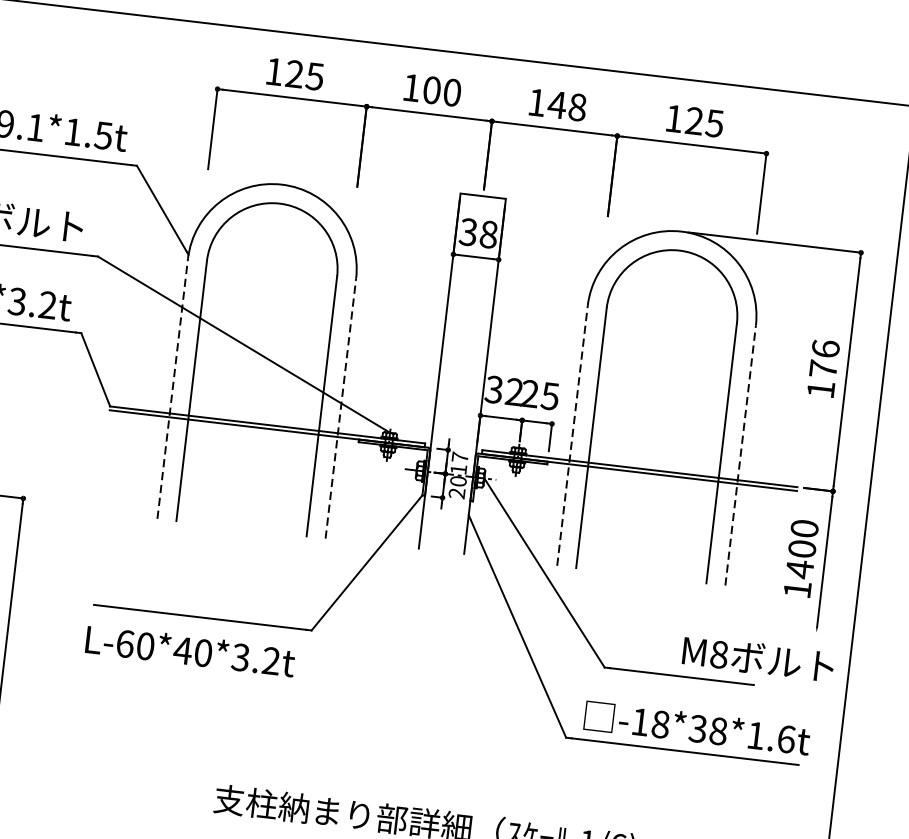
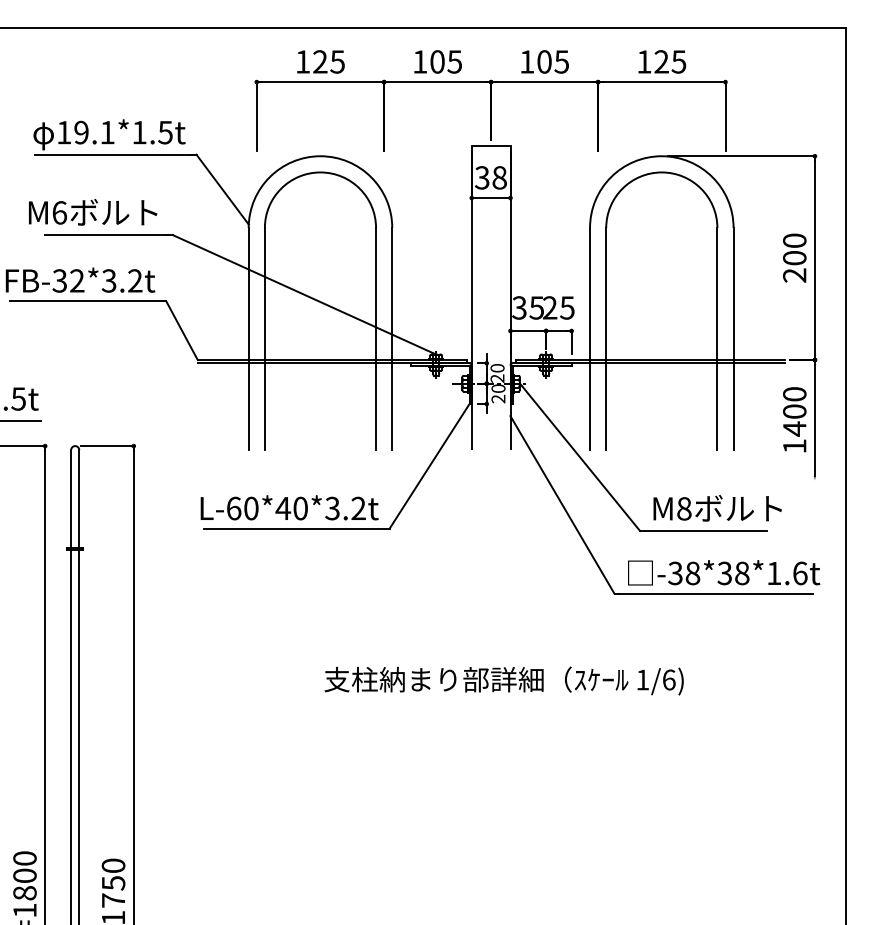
text: (451, 92) -> (454, 61), 100 -> 105
text: (566, 105) -> (552, 61), 148 -> 105
text: (823, 368) -> (794, 257), 176 -> 200
line: (172, 389) -> (248, 339), dashed -> solid
text: (514, 391) -> (536, 307), 32 -> 35
line: (341, 409) -> (392, 339), dashed -> solid
line: (572, 436) -> (590, 339), dashed -> solid
line: (740, 456) -> (733, 339), dashed -> solid
text: (459, 463) -> (497, 373), 17 -> 20
text: (190, 650) -> (289, 507), moved
text: (758, 658) -> (717, 508), moved
text: (640, 722) -> (675, 573), -18*38*1.6t -> -38*38*1.6t

